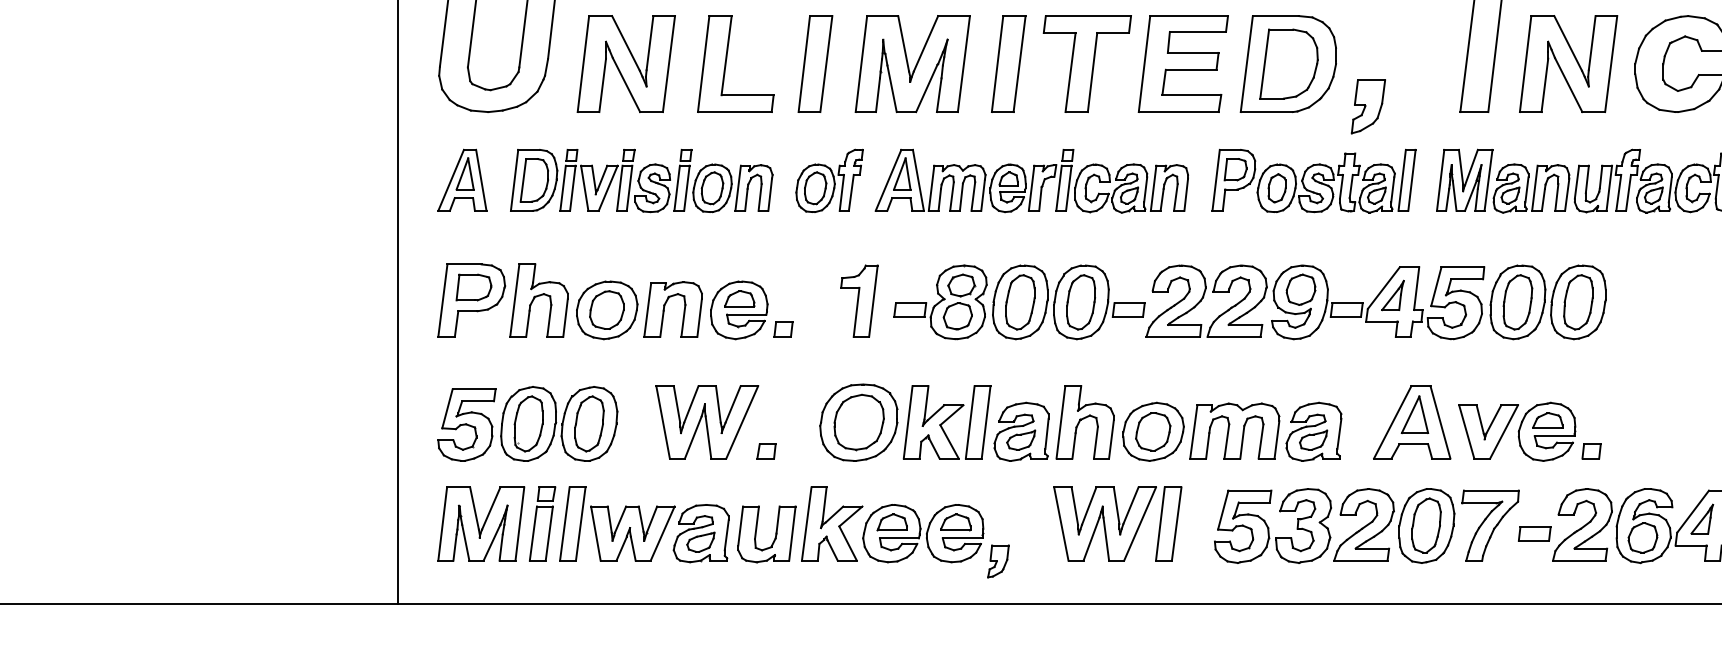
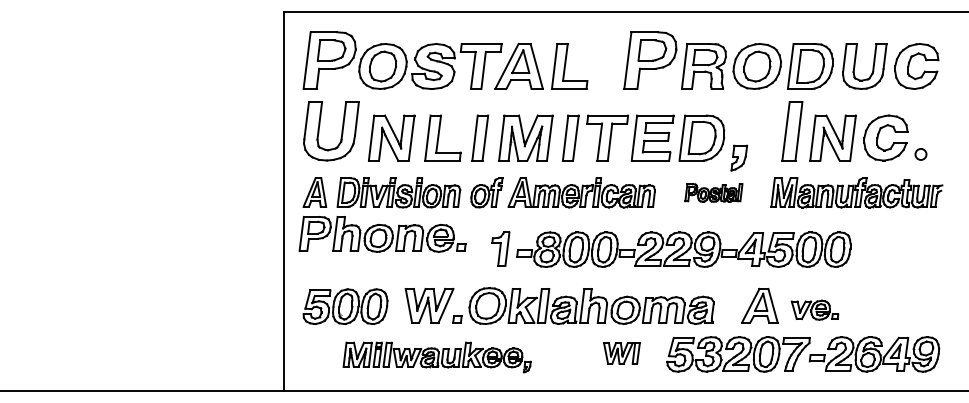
part: (1313, 180) -> (713, 192), size x0.6
part: (615, 301) -> (382, 234), moved
part: (1080, 421) -> (591, 305), moved
part: (1528, 430) -> (814, 309), size x0.7
part: (1116, 523) -> (621, 353), size x0.6
part: (721, 532) -> (436, 357), size x0.7

